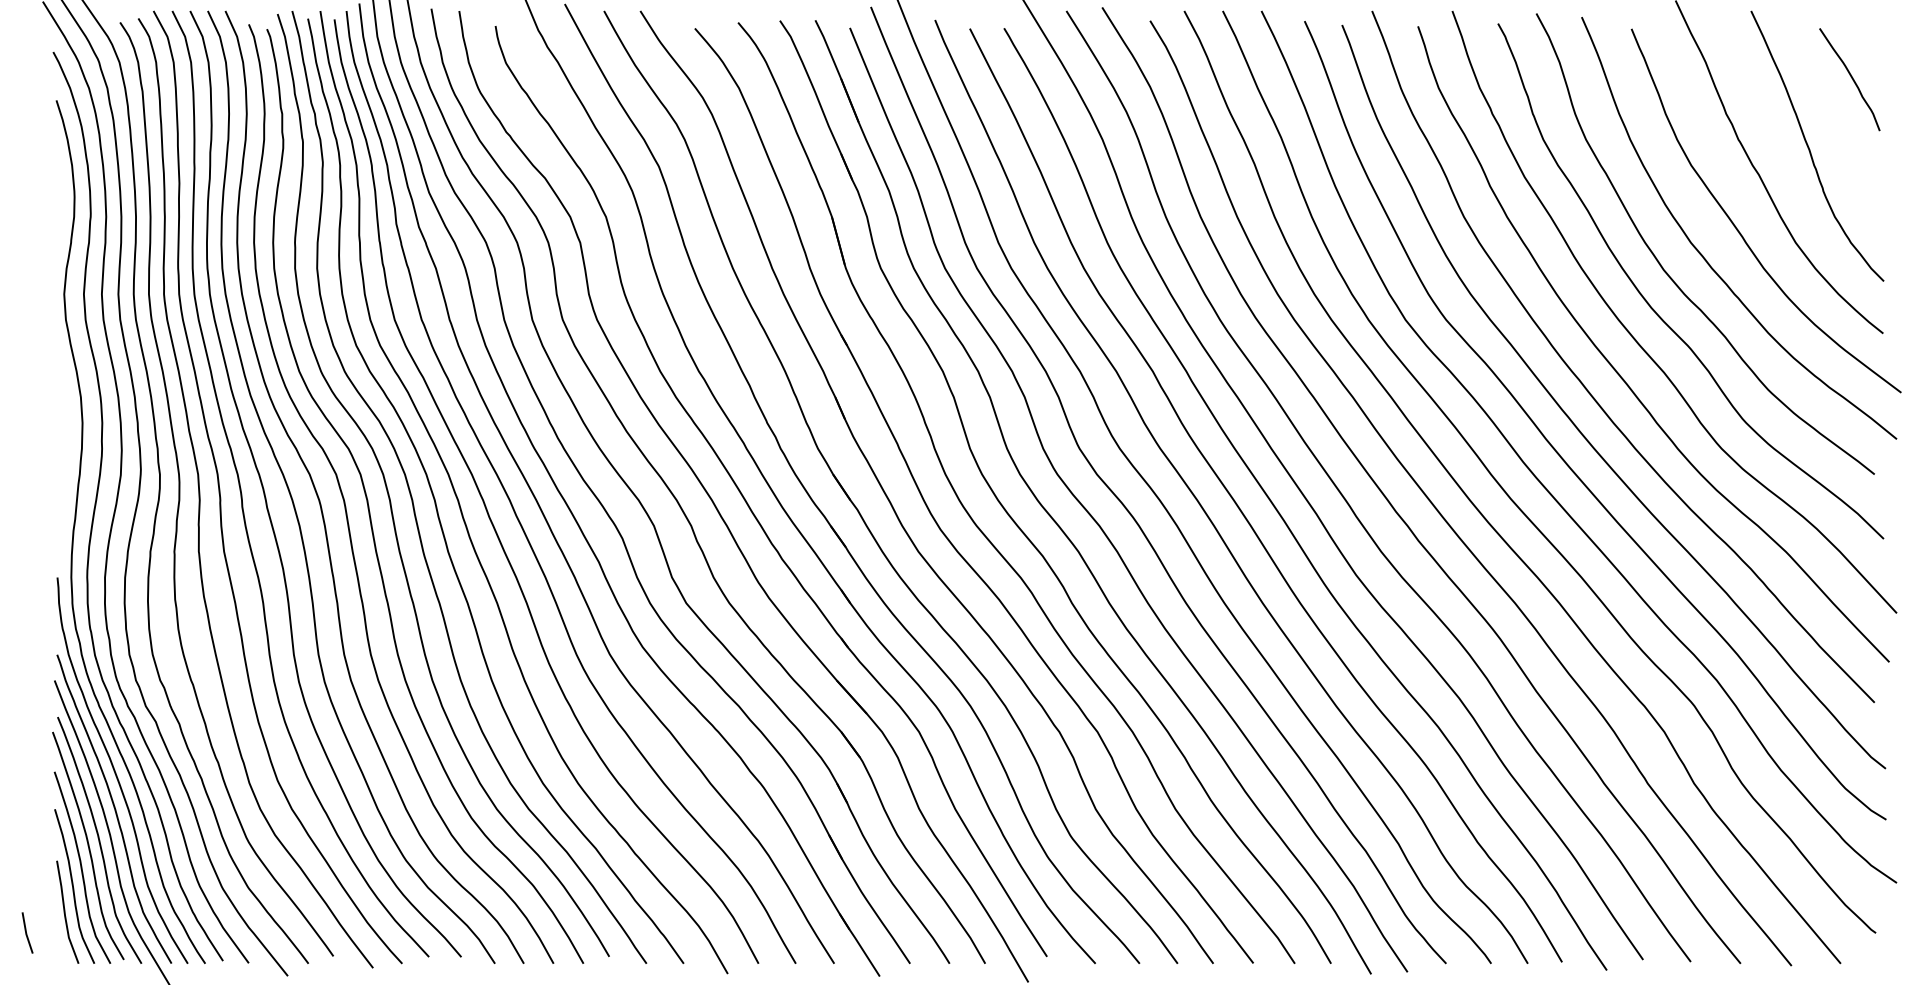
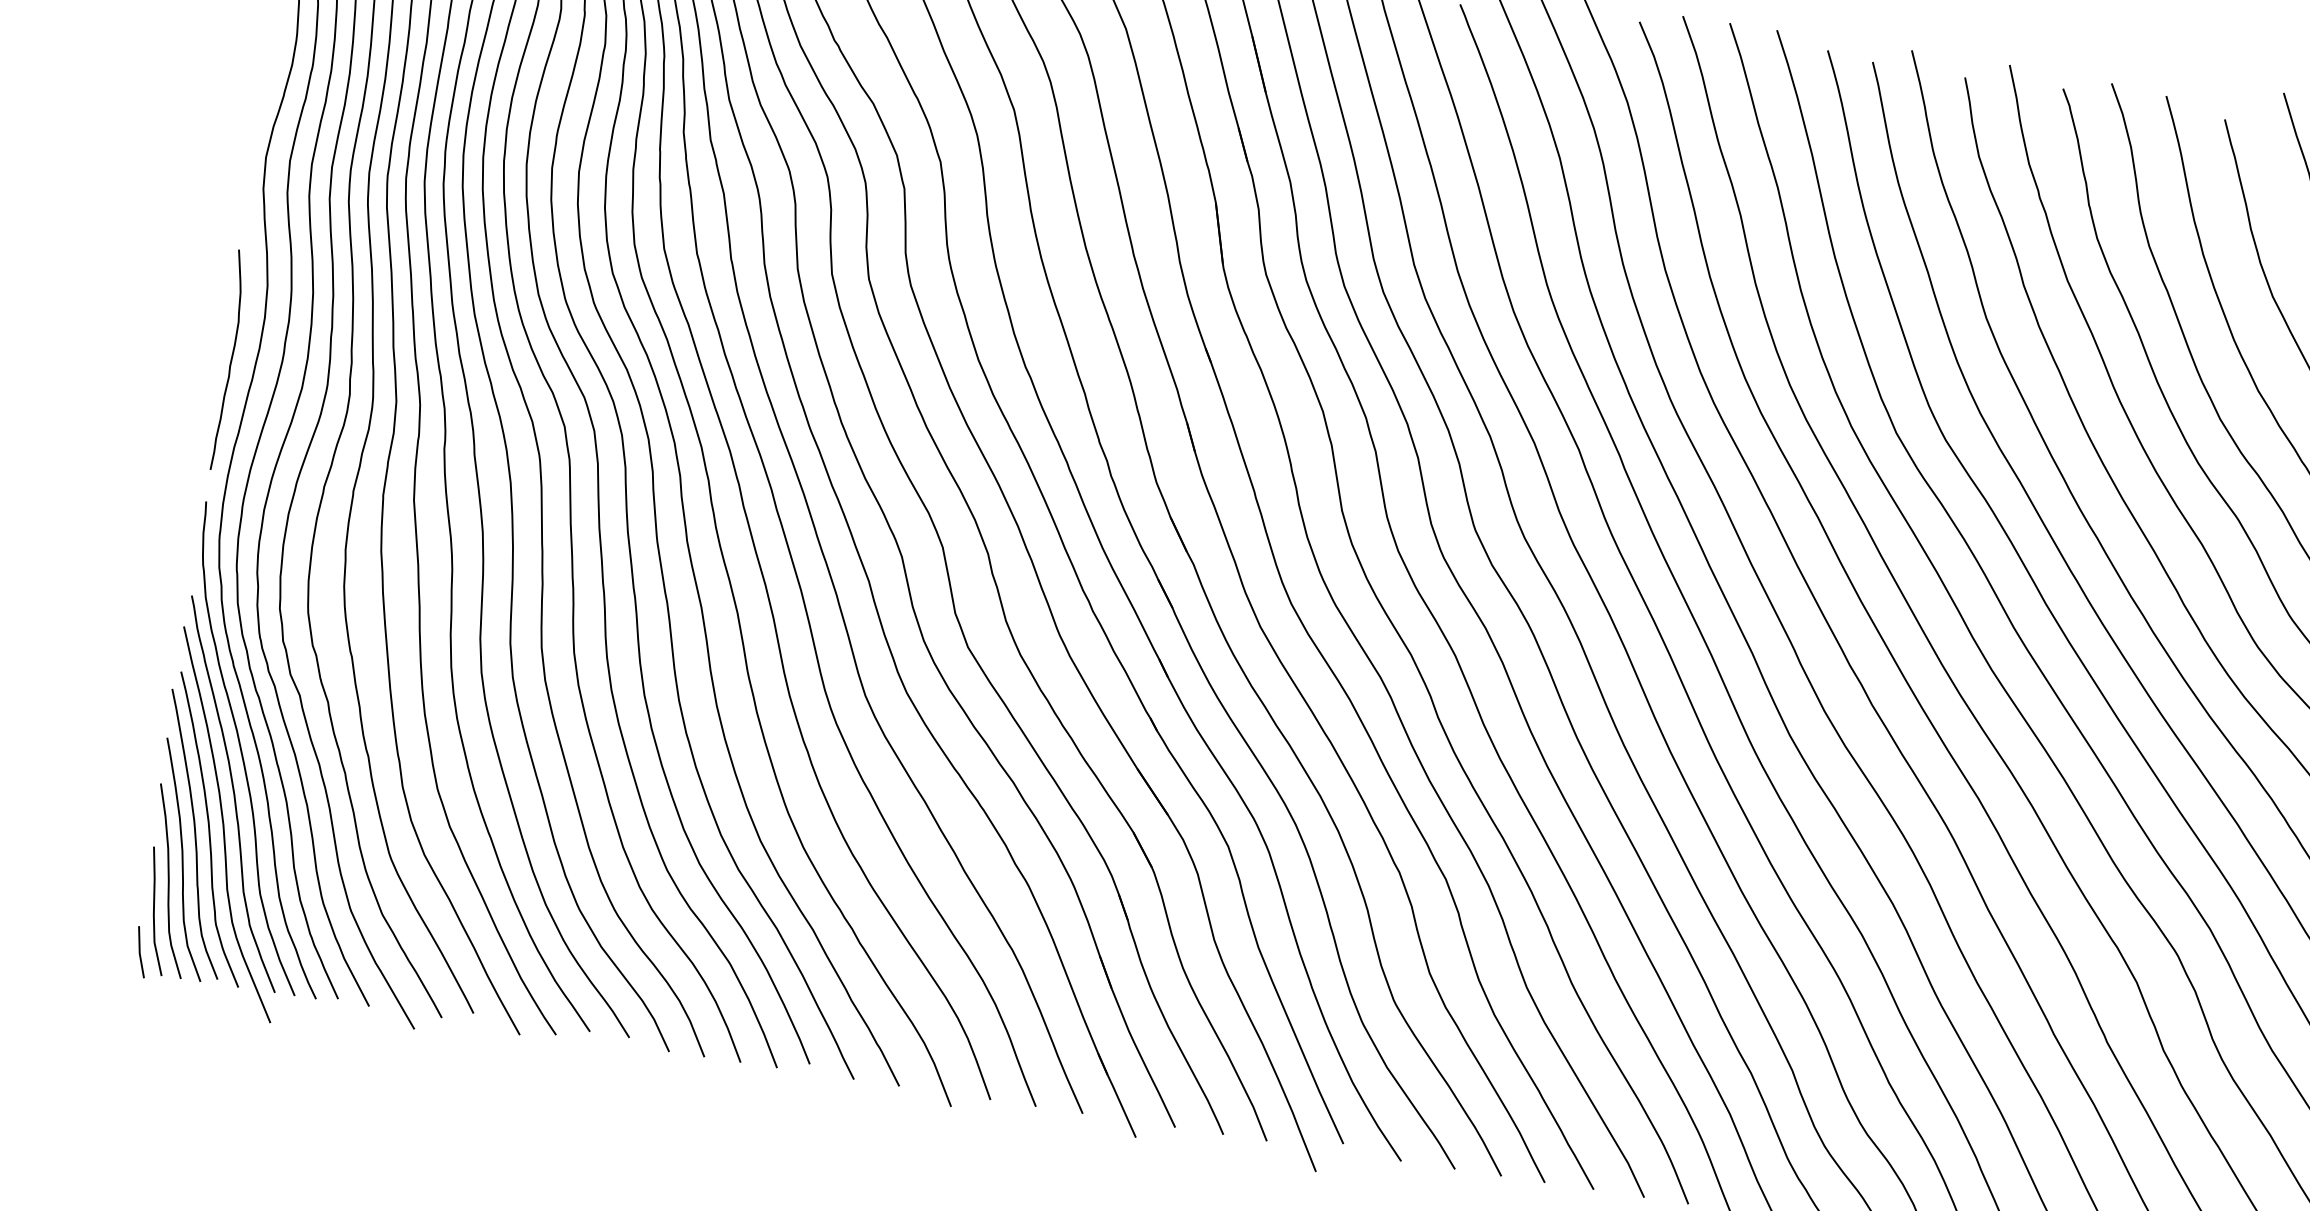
curve: (59, 461) -> (229, 360), added
line: (26, 932) -> (140, 951), moved

